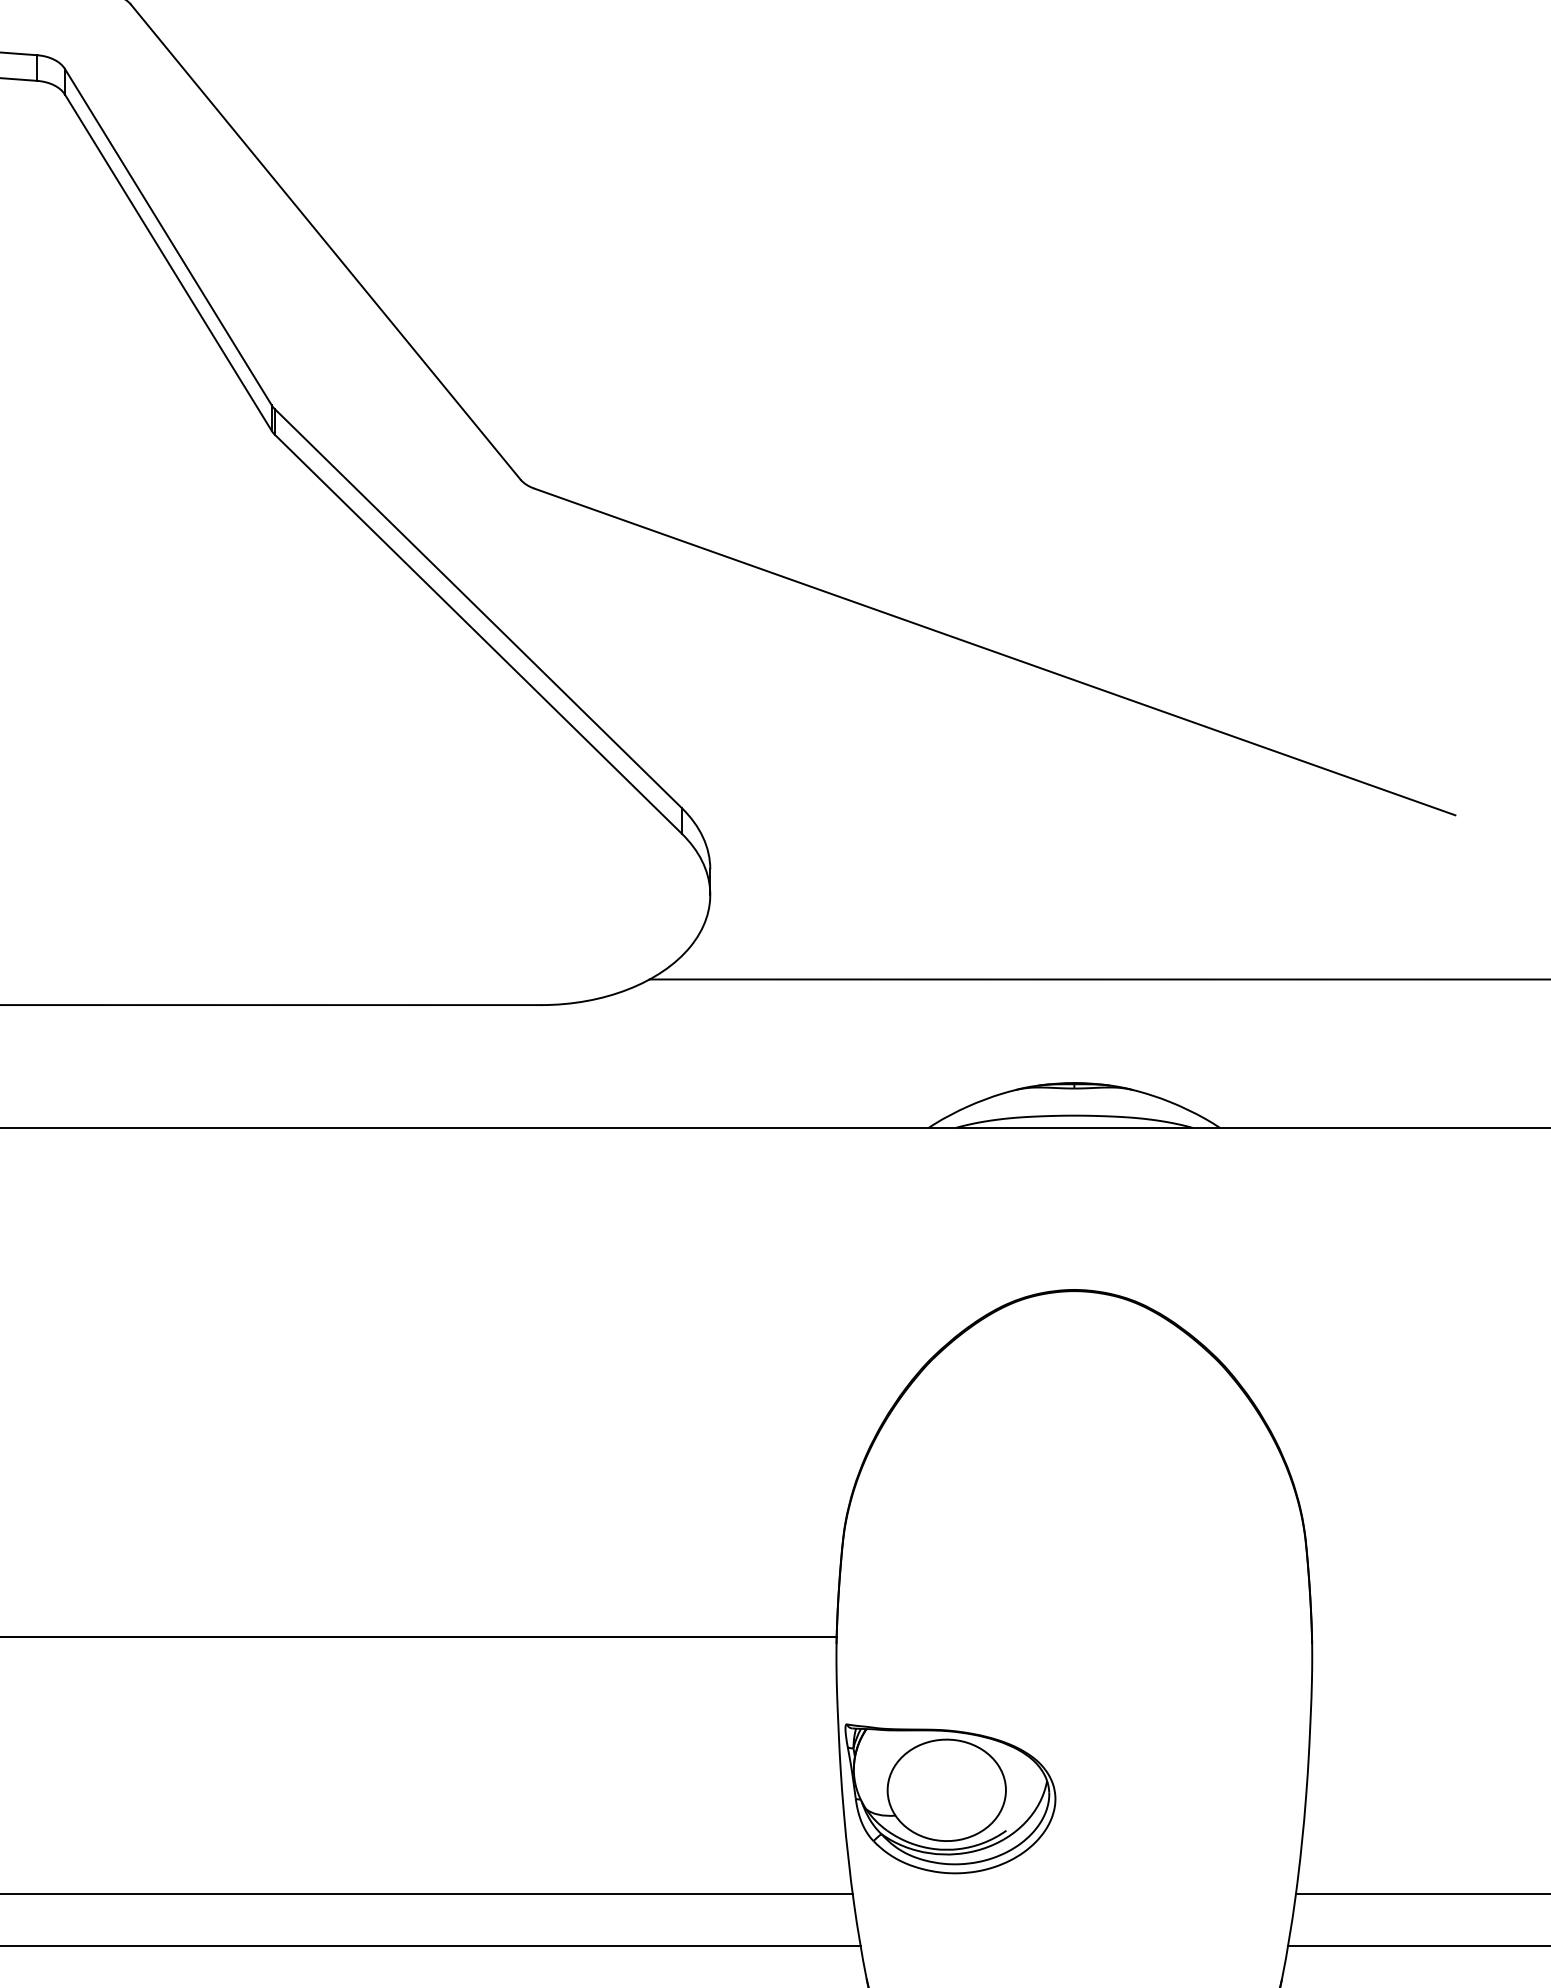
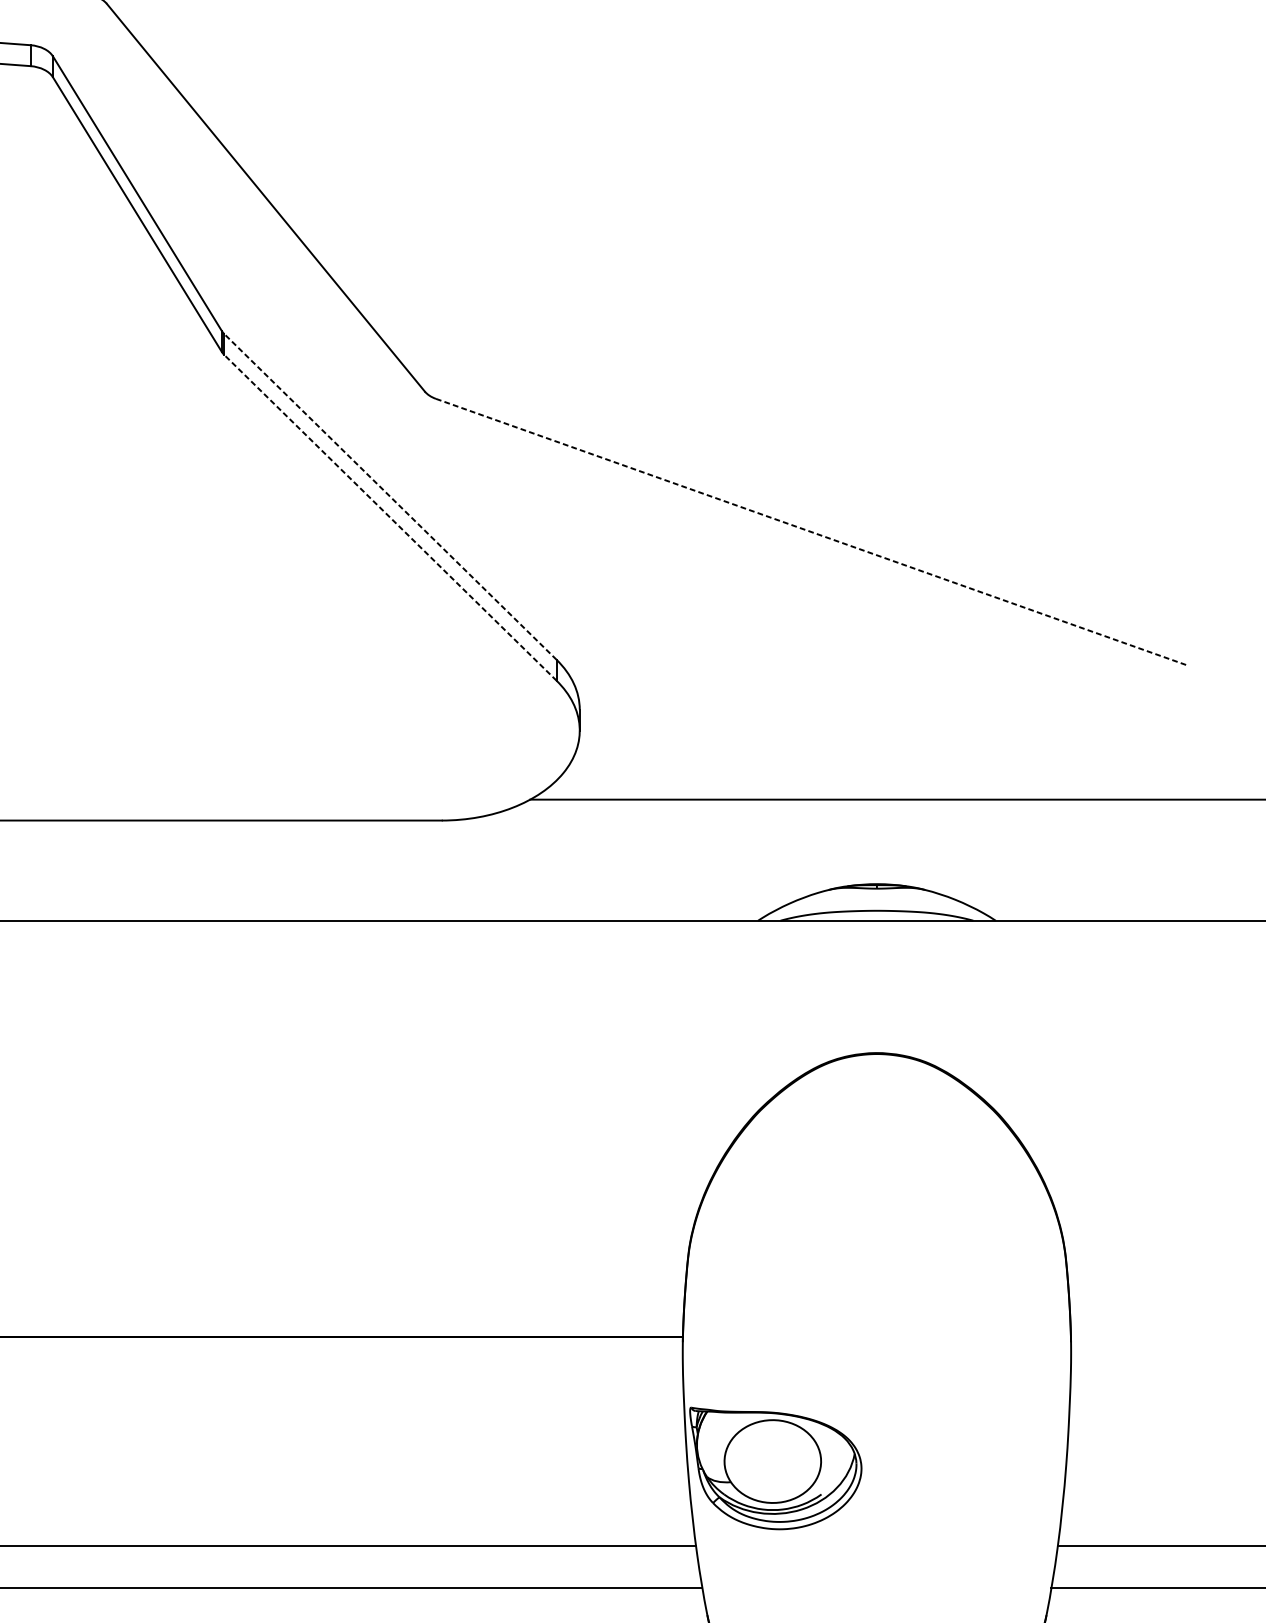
line: (478, 608) -> (390, 496), solid -> dashed
line: (478, 634) -> (390, 518), solid -> dashed
line: (994, 651) -> (811, 531), solid -> dashed

